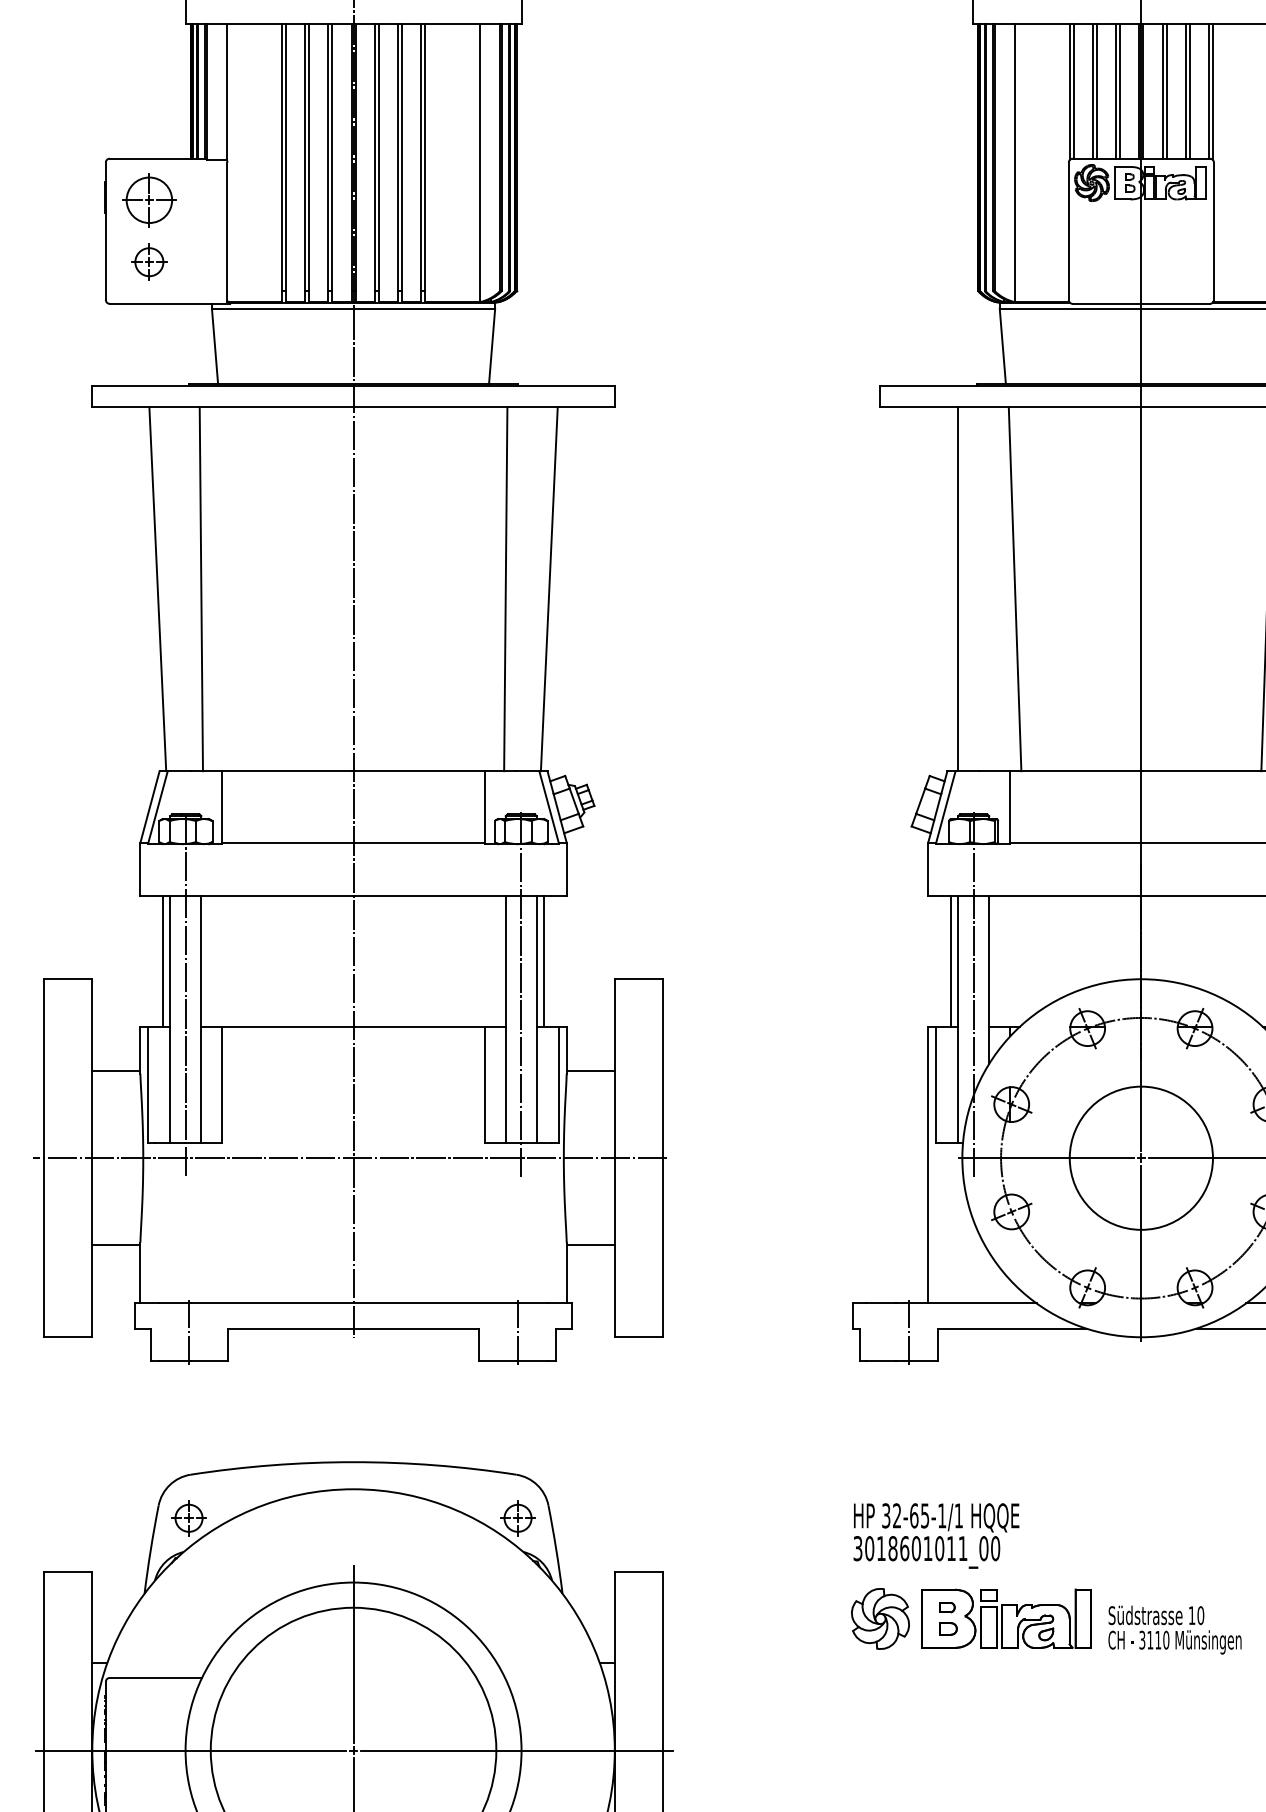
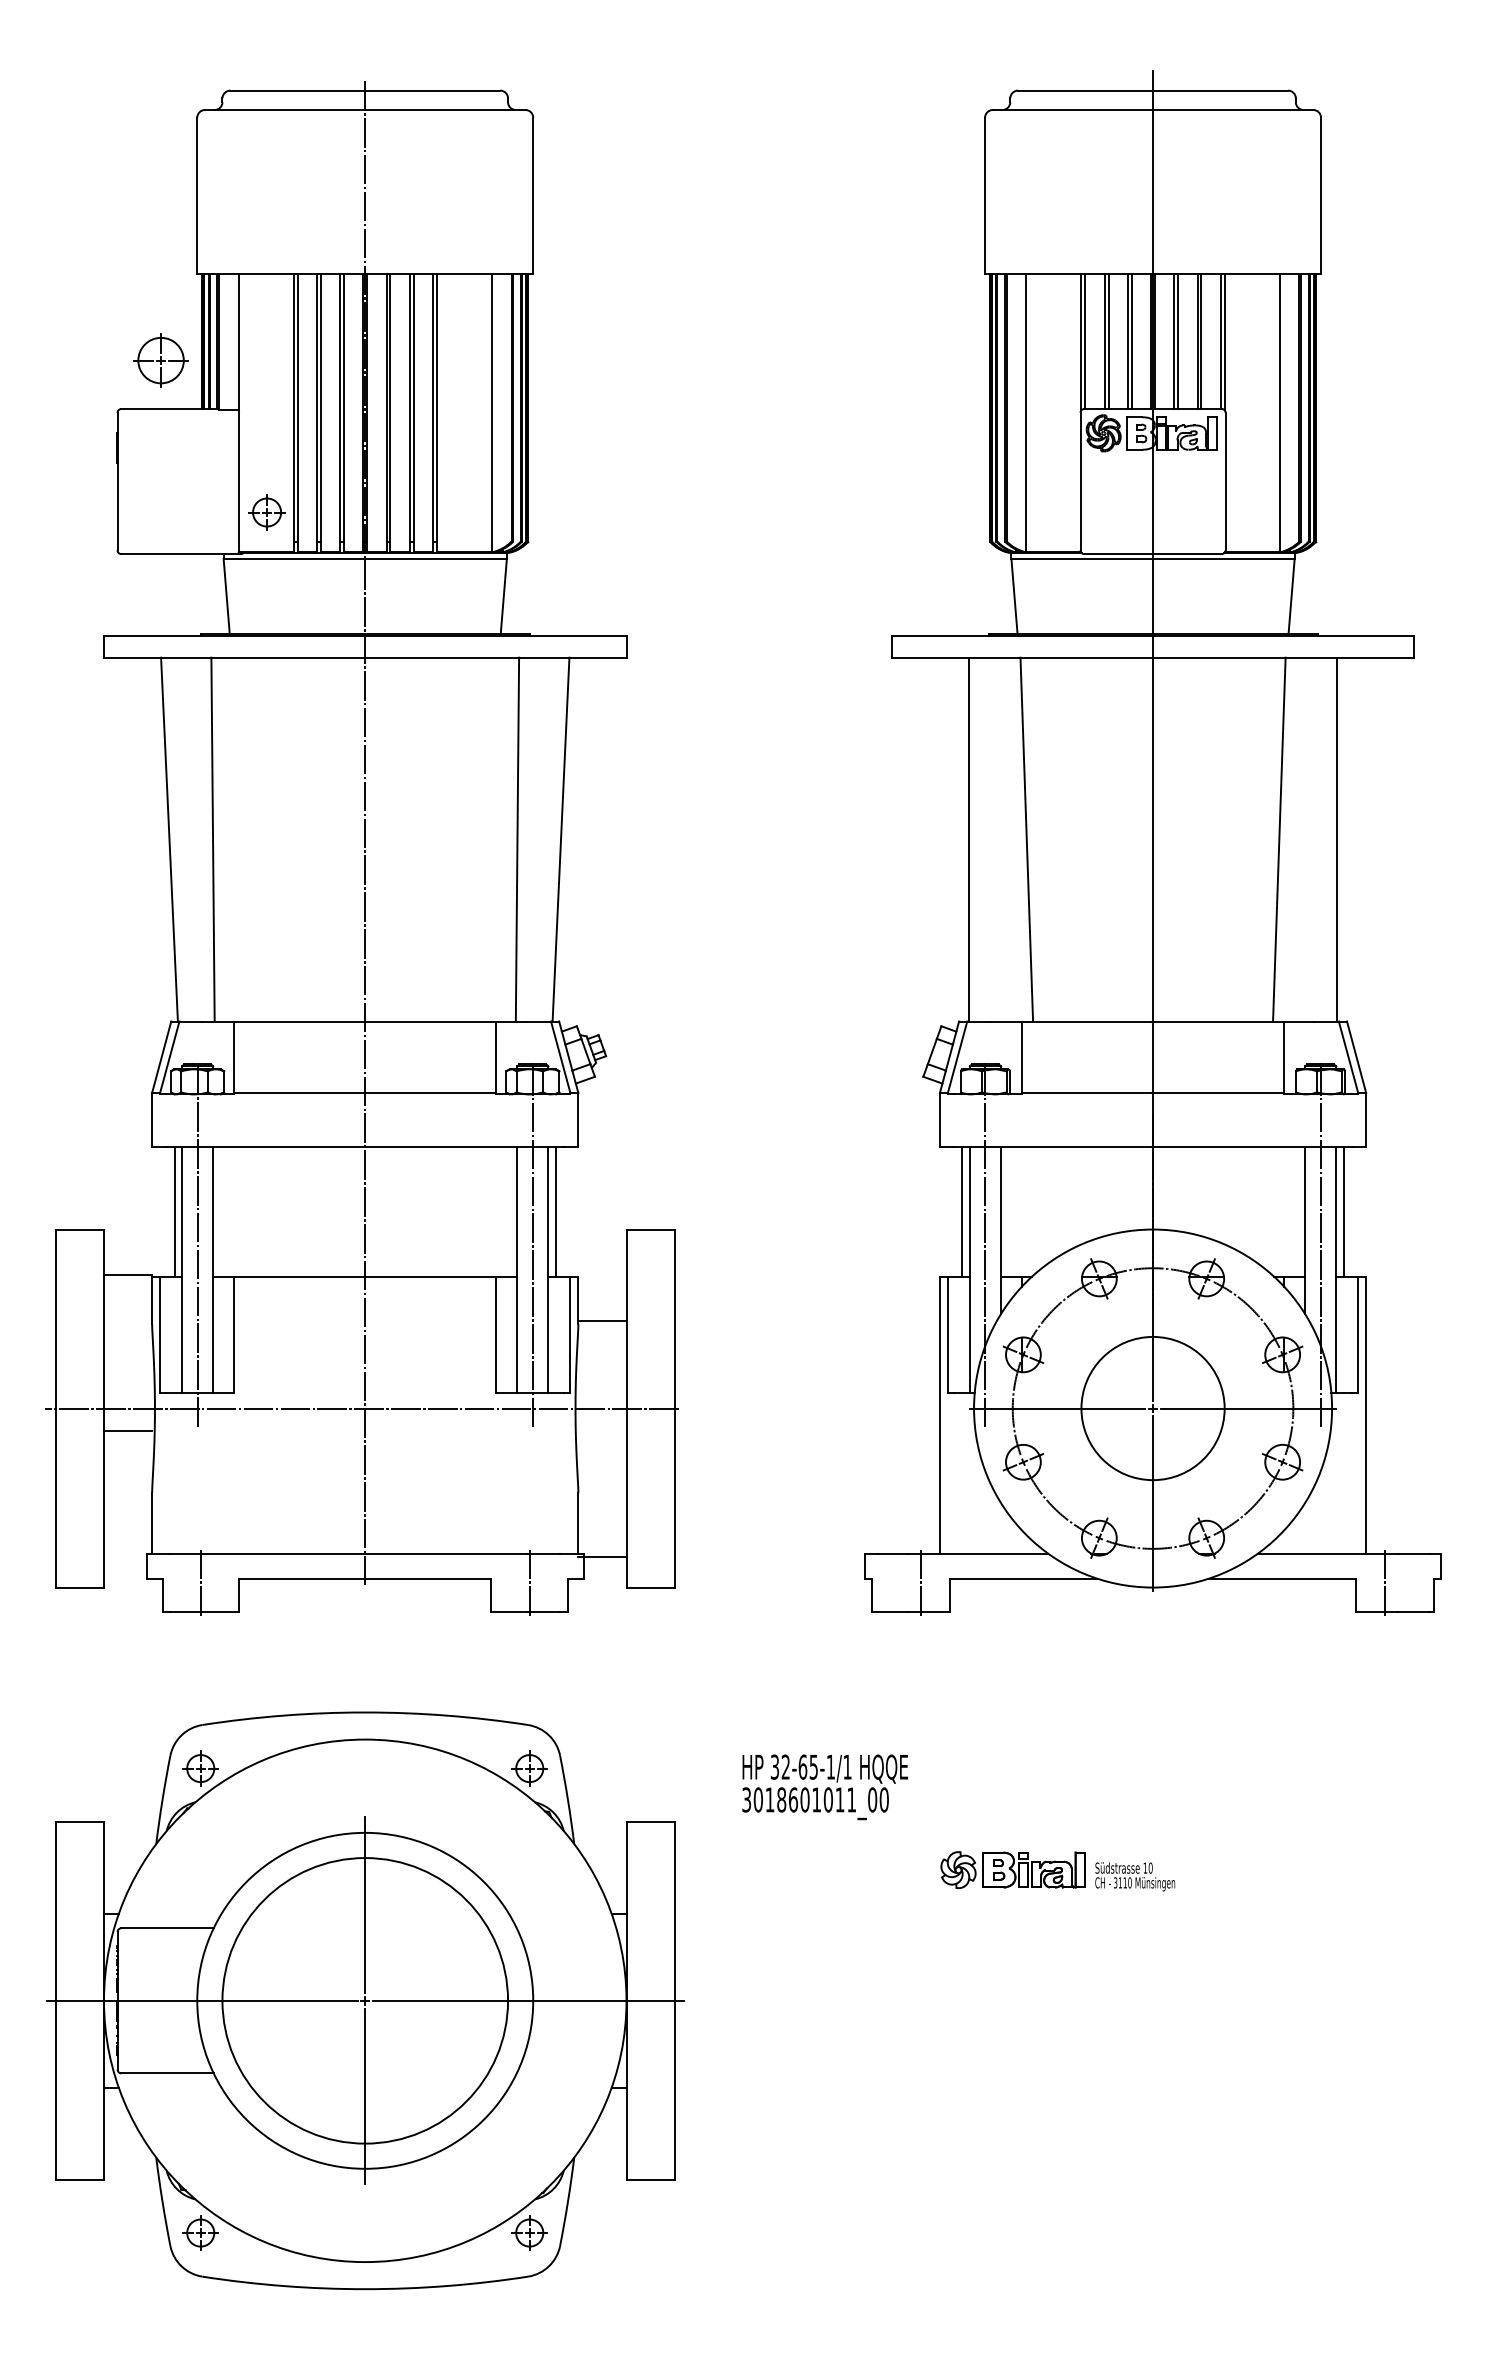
part: (148, 200) -> (160, 360), moved
part: (148, 262) -> (266, 512), moved
line: (116, 1071) -> (128, 1275), moved
line: (116, 1245) -> (128, 1430), moved
line: (590, 1245) -> (602, 1556), moved
text: (935, 1536) -> (824, 1787), moved
part: (1045, 1621) -> (1057, 1871), size x0.6

